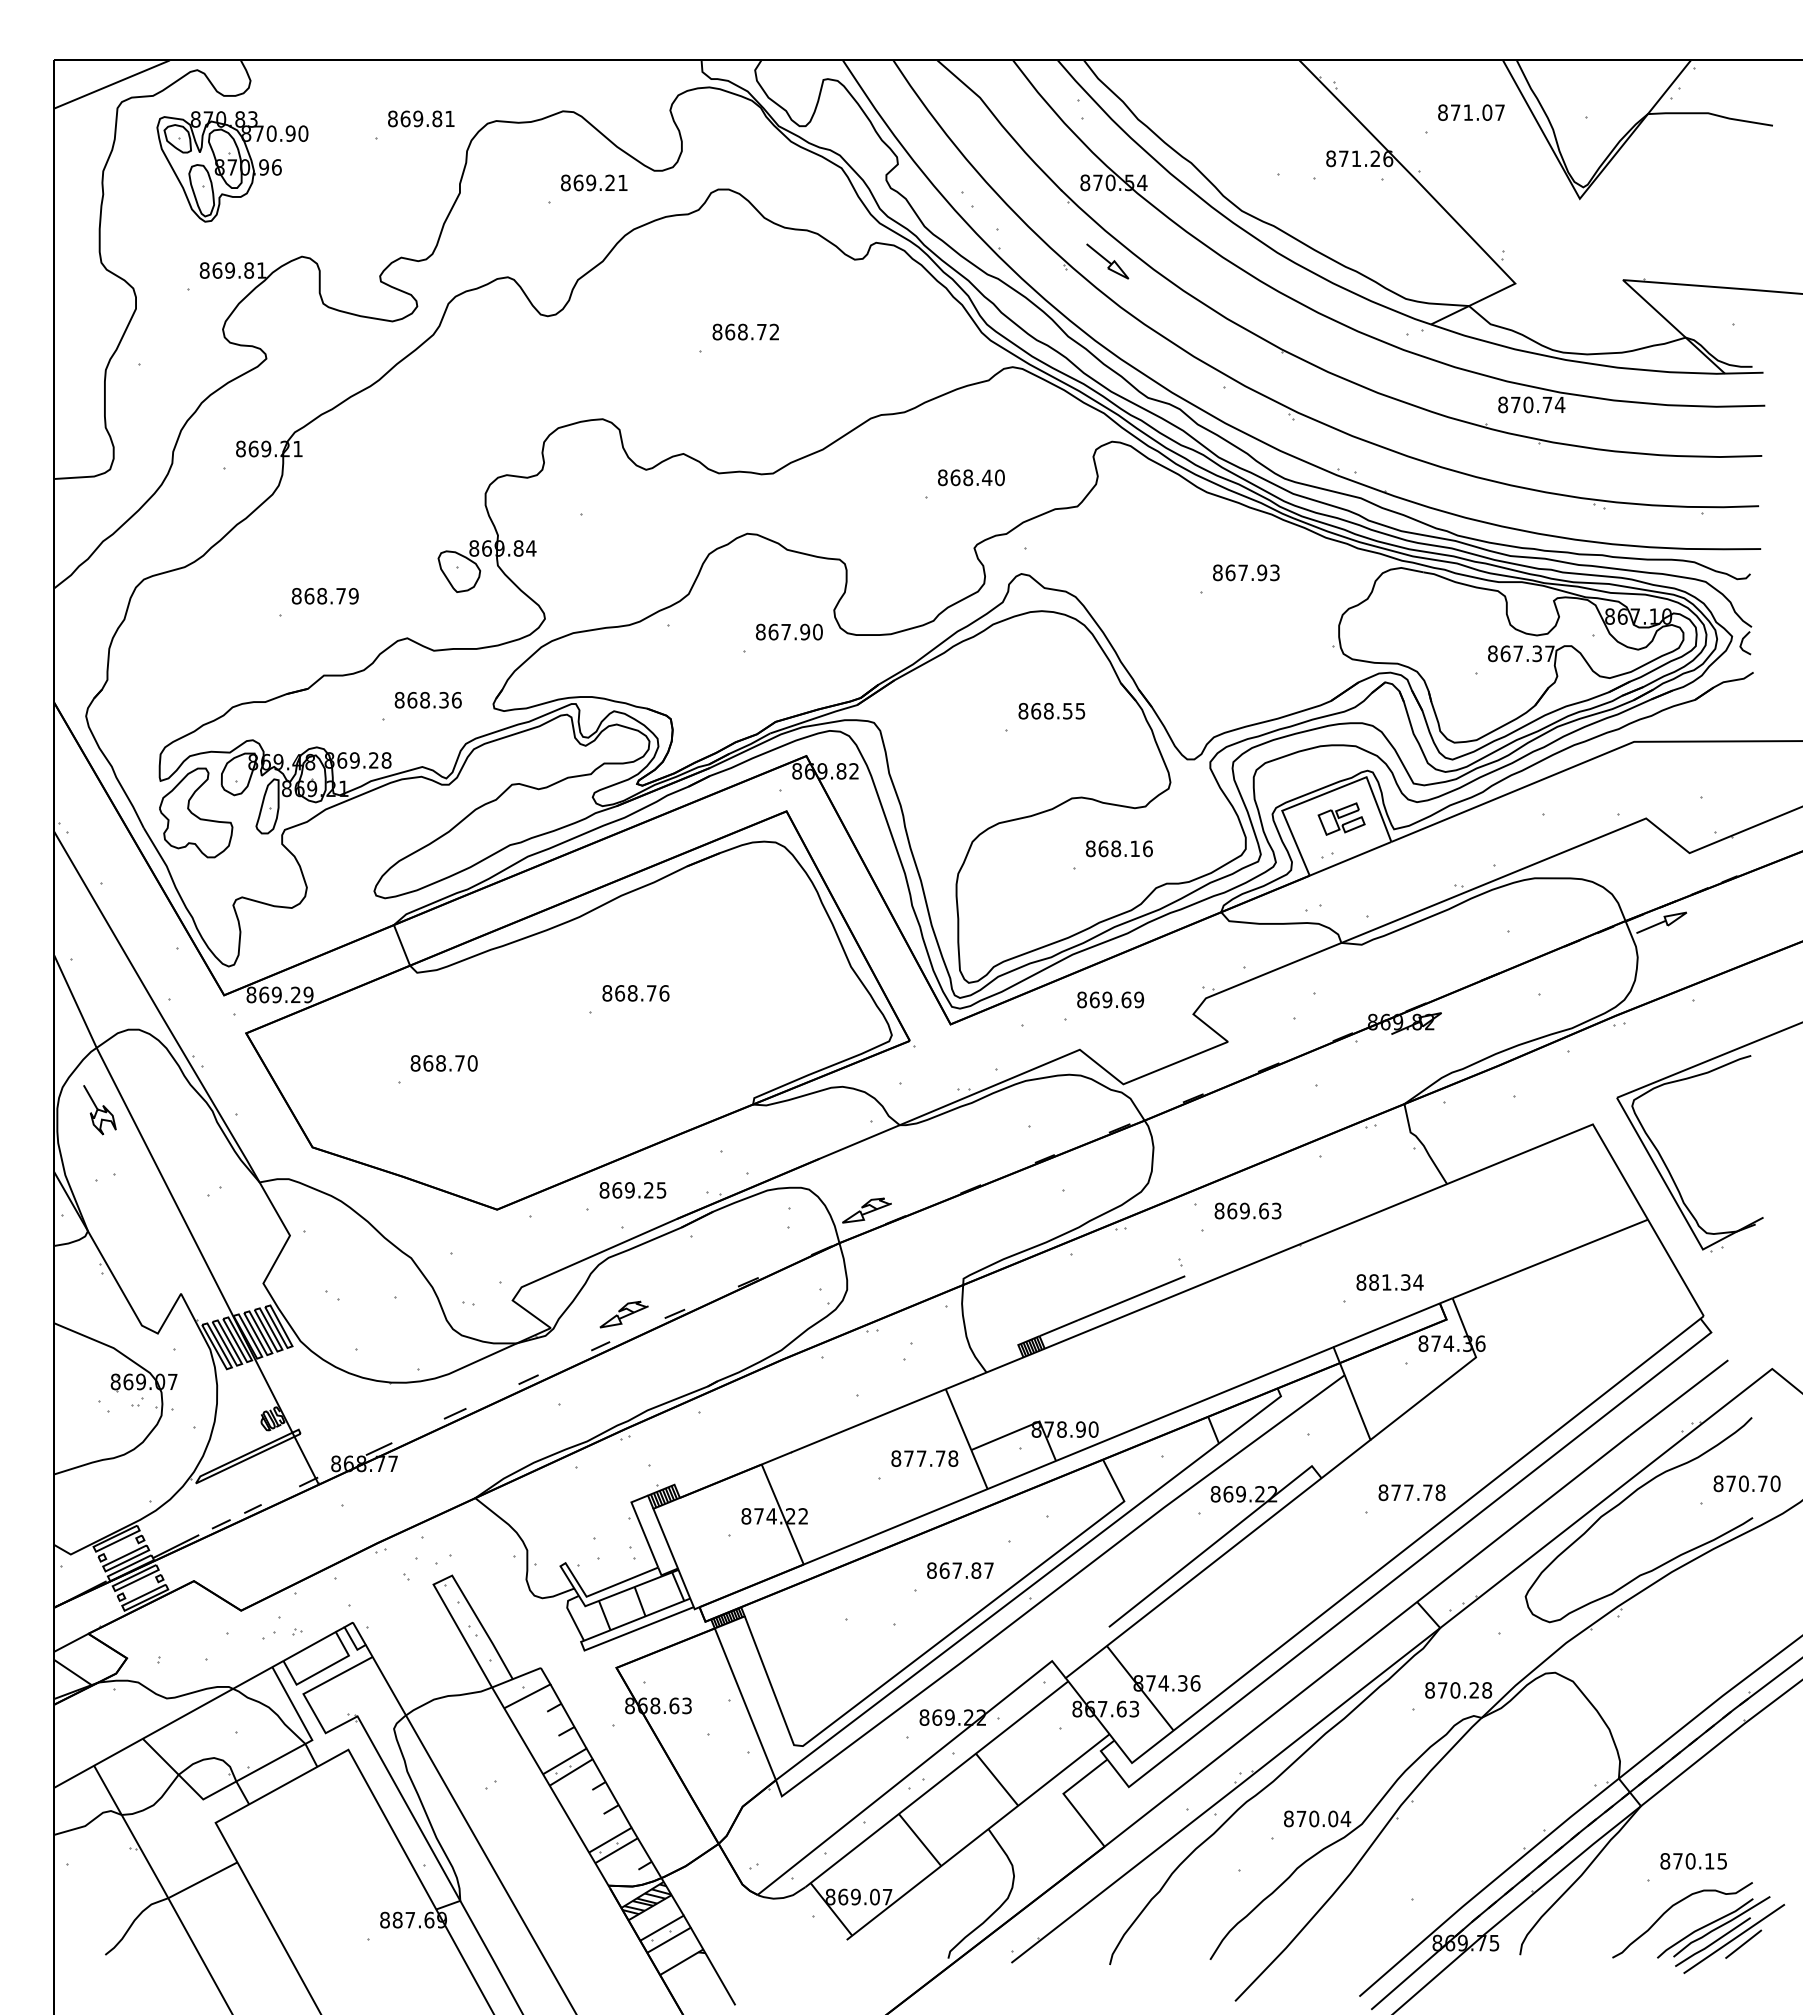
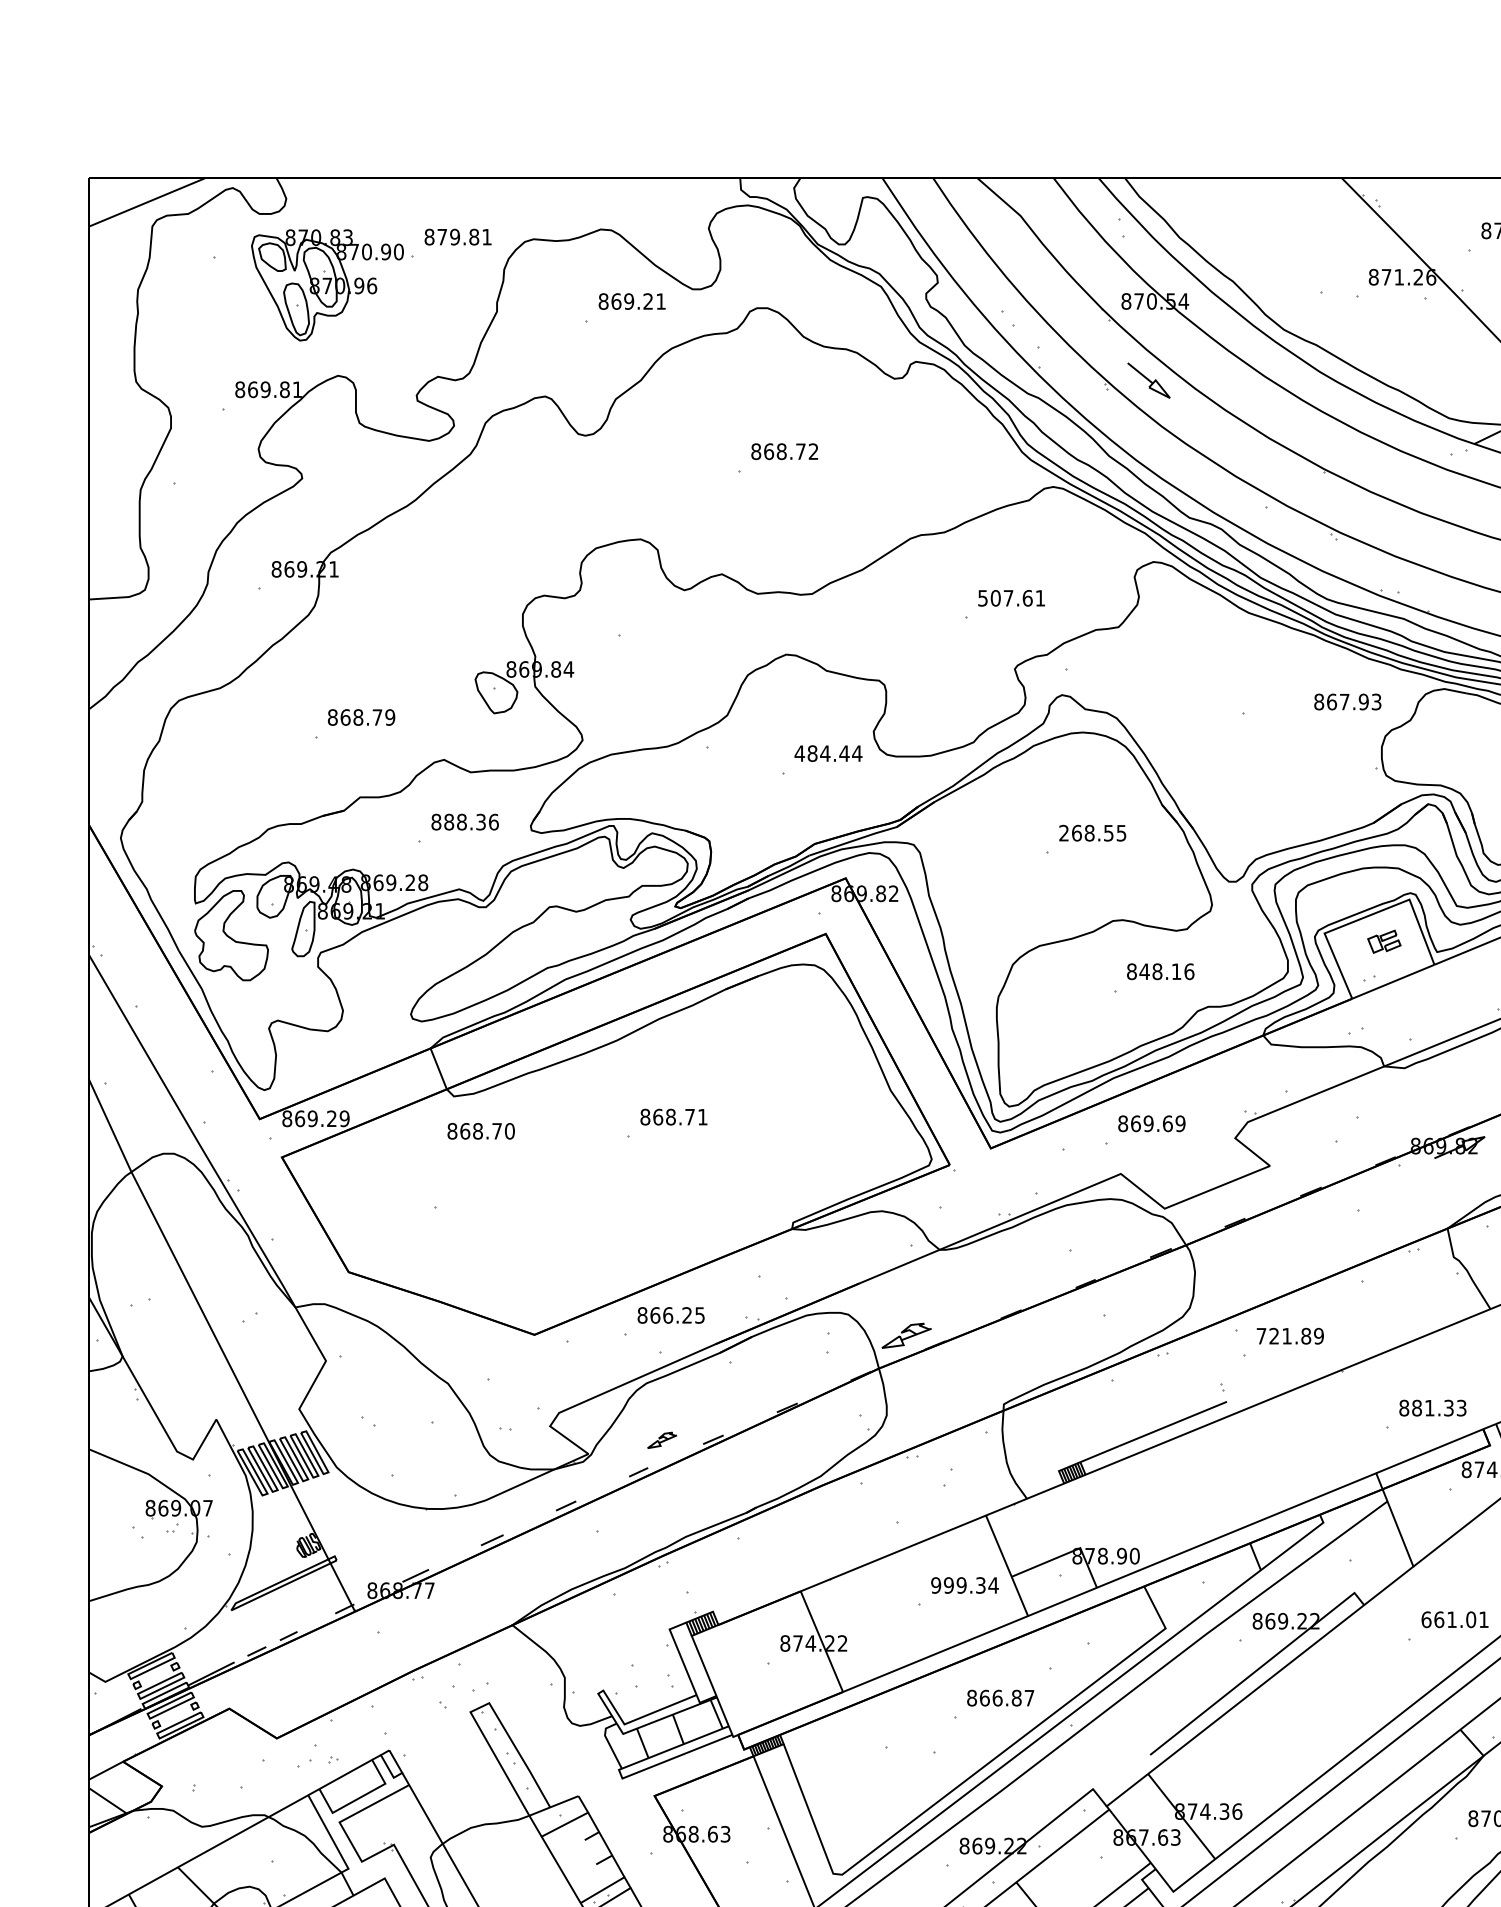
text: (405, 118) -> (442, 236), 869.81 -> 879.81
part: (232, 166) -> (327, 285), moved
text: (971, 477) -> (1011, 598), 868.40 -> 507.61
text: (1246, 572) -> (1348, 701), moved
text: (789, 631) -> (828, 752), 867.90 -> 484.44
text: (412, 700) -> (449, 822), 868.36 -> 888.36
text: (1023, 711) -> (1064, 833), 868.55 -> 268.55
part: (1341, 818) -> (1384, 941), size x0.7
text: (1103, 848) -> (1144, 971), 868.16 -> 848.16
text: (664, 993) -> (702, 1117), 868.76 -> 868.71
text: (443, 1063) -> (480, 1131), moved
curve: (99, 1110) -> (134, 1235), removed
text: (629, 1190) -> (667, 1315), 869.25 -> 866.25
text: (1247, 1210) -> (1289, 1335), 869.63 -> 721.89
text: (1418, 1282) -> (1461, 1408), 881.34 -> 881.33
part: (623, 1314) -> (661, 1440), size x0.6
text: (924, 1458) -> (964, 1585), 877.78 -> 999.34
text: (1411, 1492) -> (1454, 1619), 877.78 -> 661.01
text: (957, 1570) -> (997, 1698), 867.87 -> 866.87

